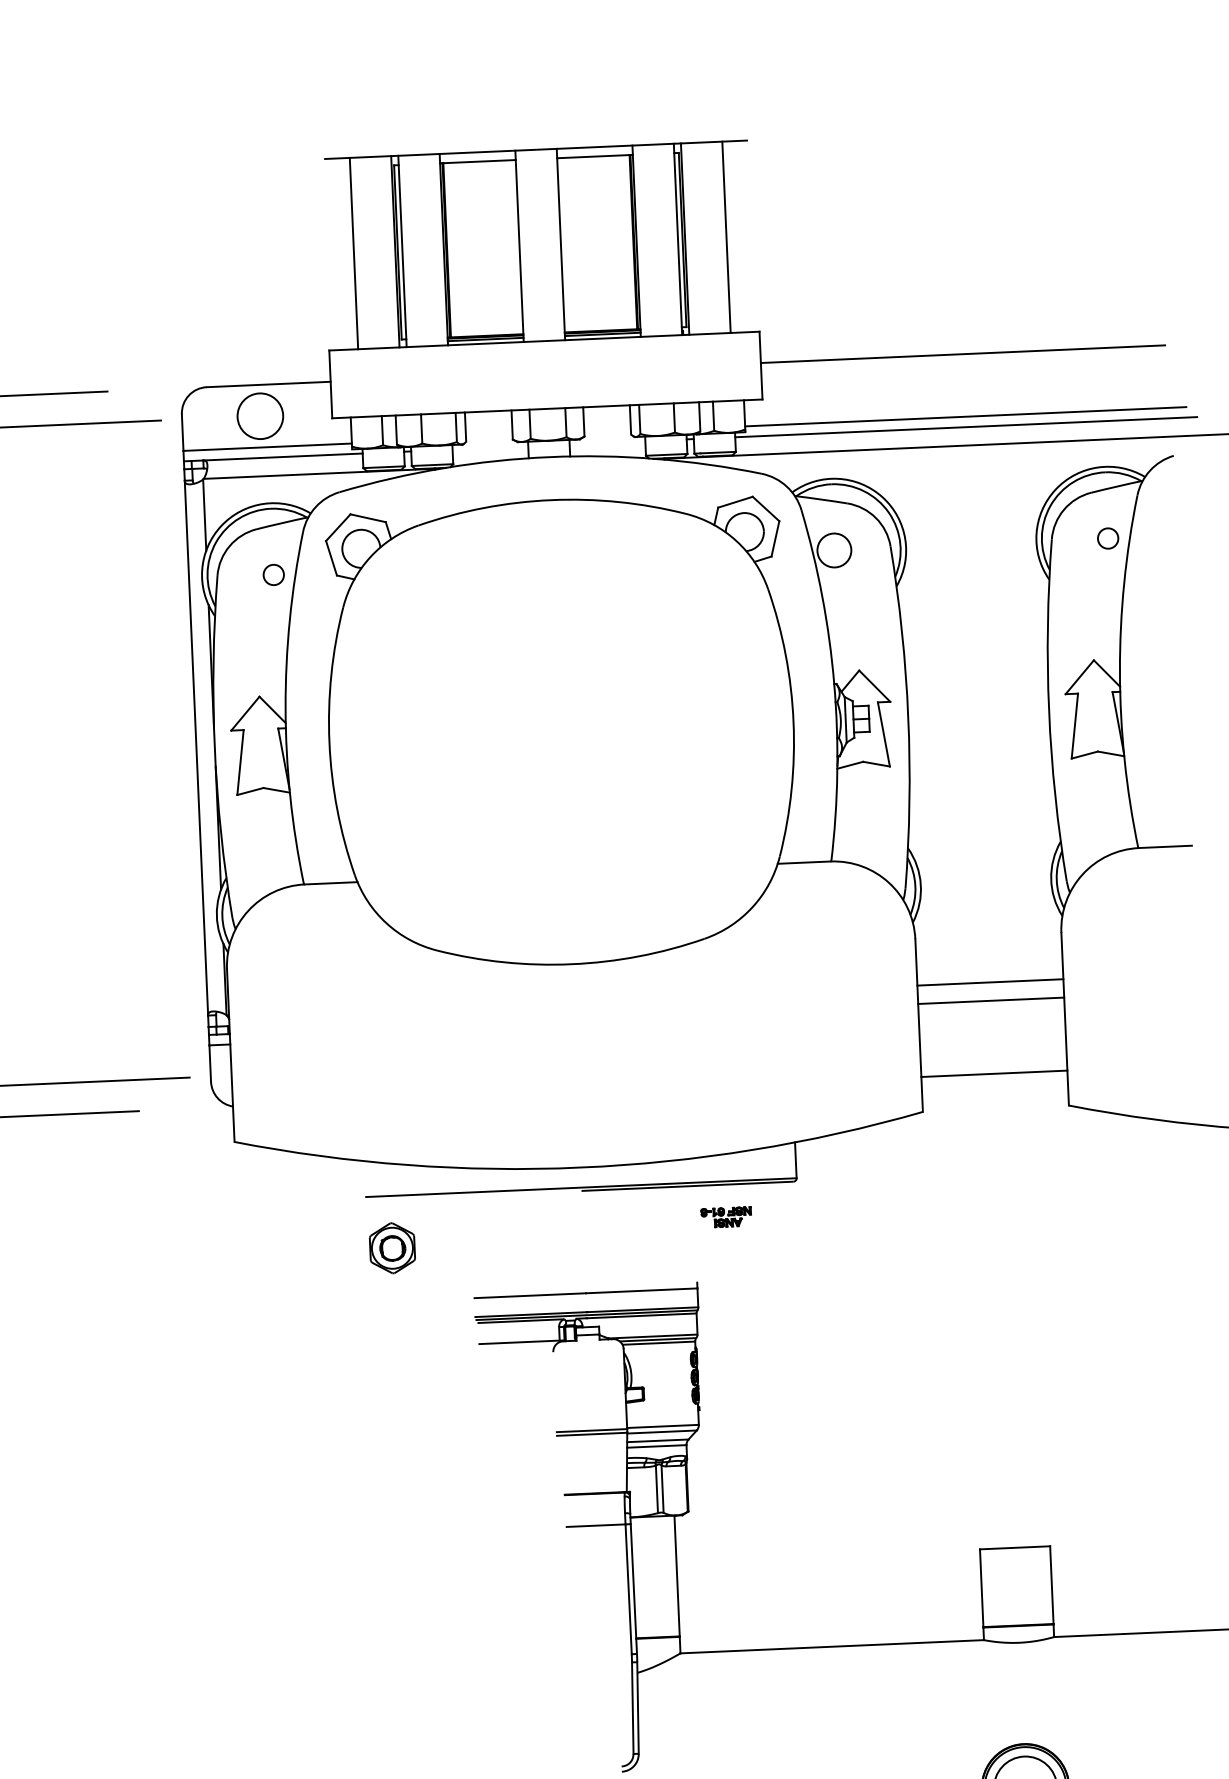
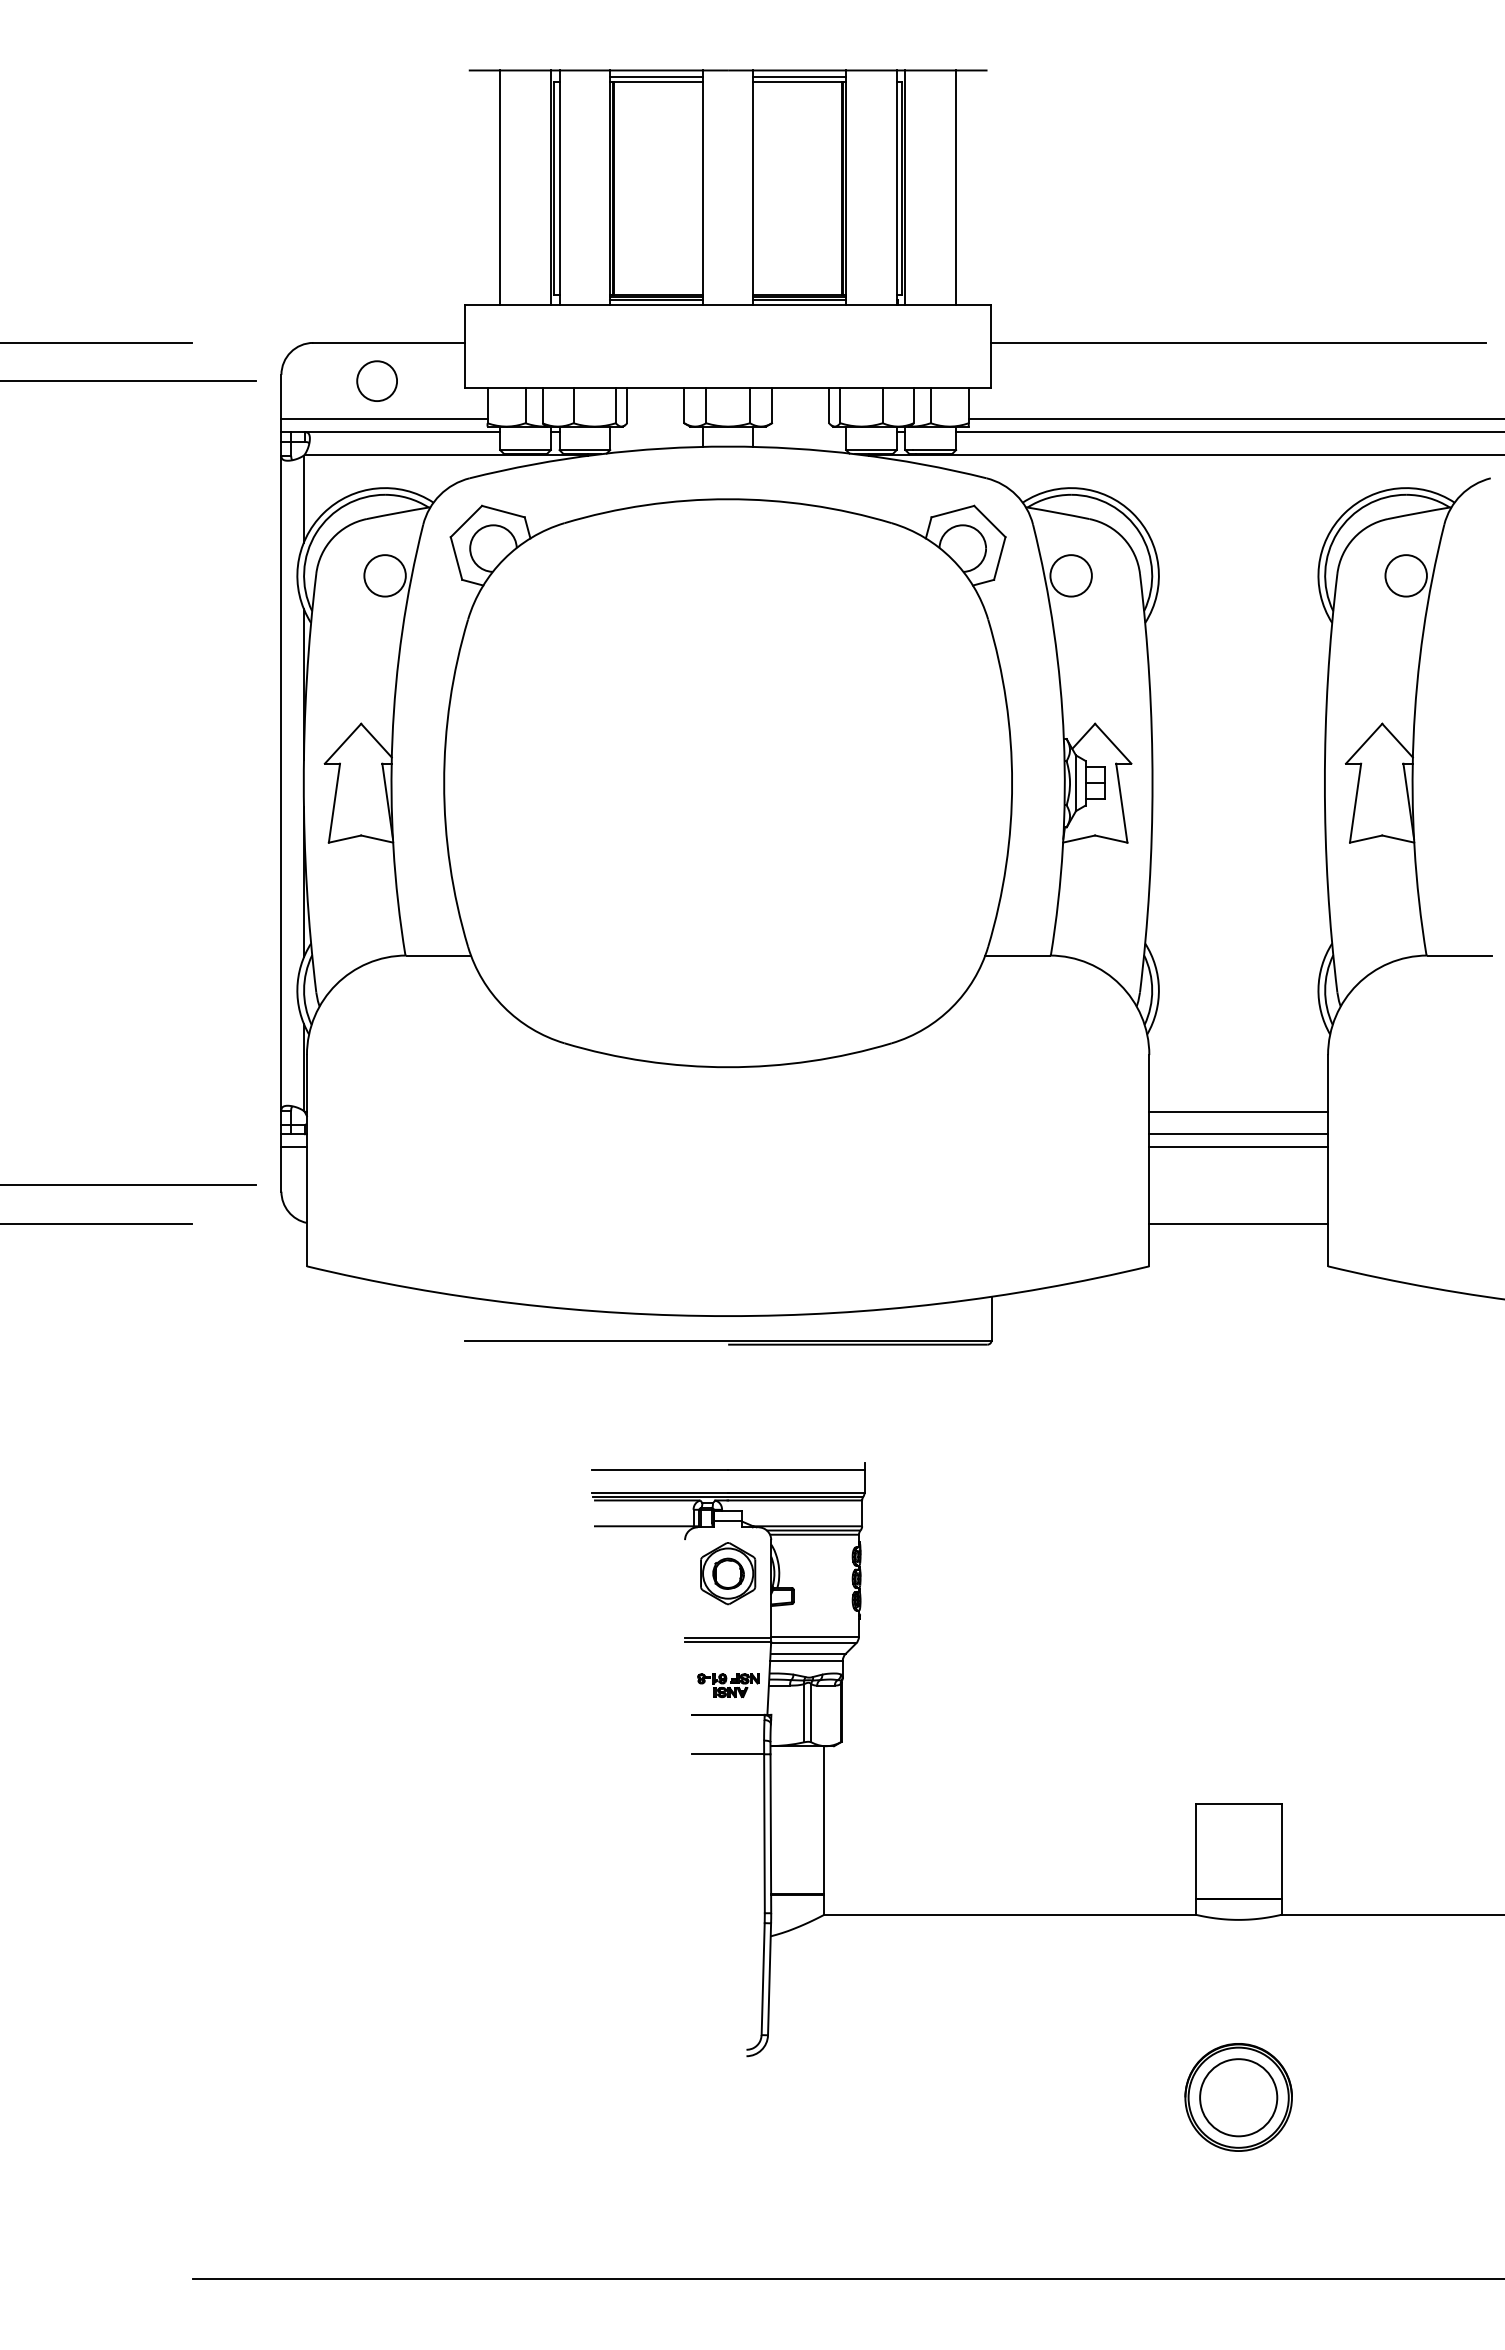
line: (594, 152) -> (799, 76), added
line: (477, 157) -> (656, 76), added
circle: (259, 415) -> (376, 380), size x0.71
circle: (1107, 538) -> (1405, 575), size x1.67
circle: (273, 574) -> (384, 575), size x1.67
line: (991, 1011) -> (1238, 1147), added
part: (726, 1217) -> (728, 1685), moved
part: (392, 1248) -> (728, 1573), moved

